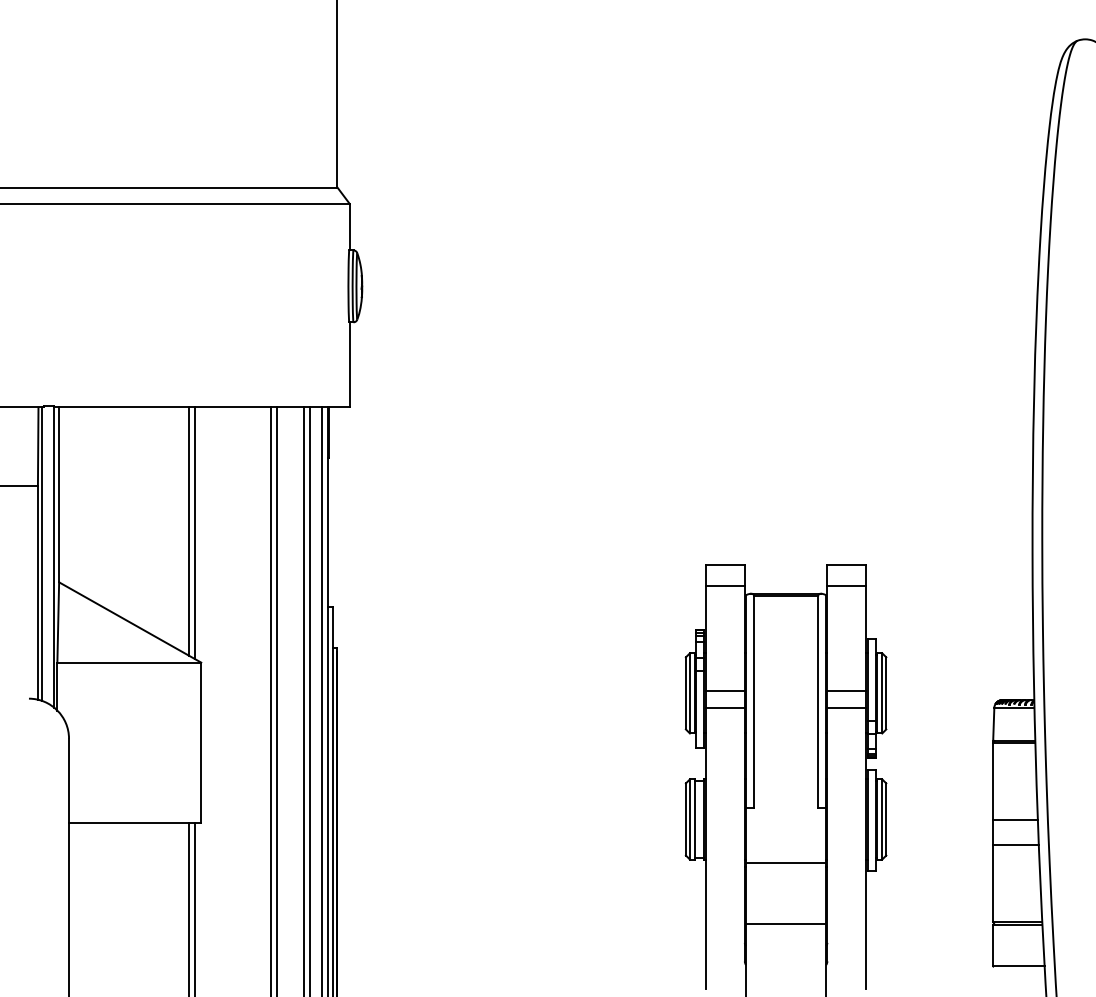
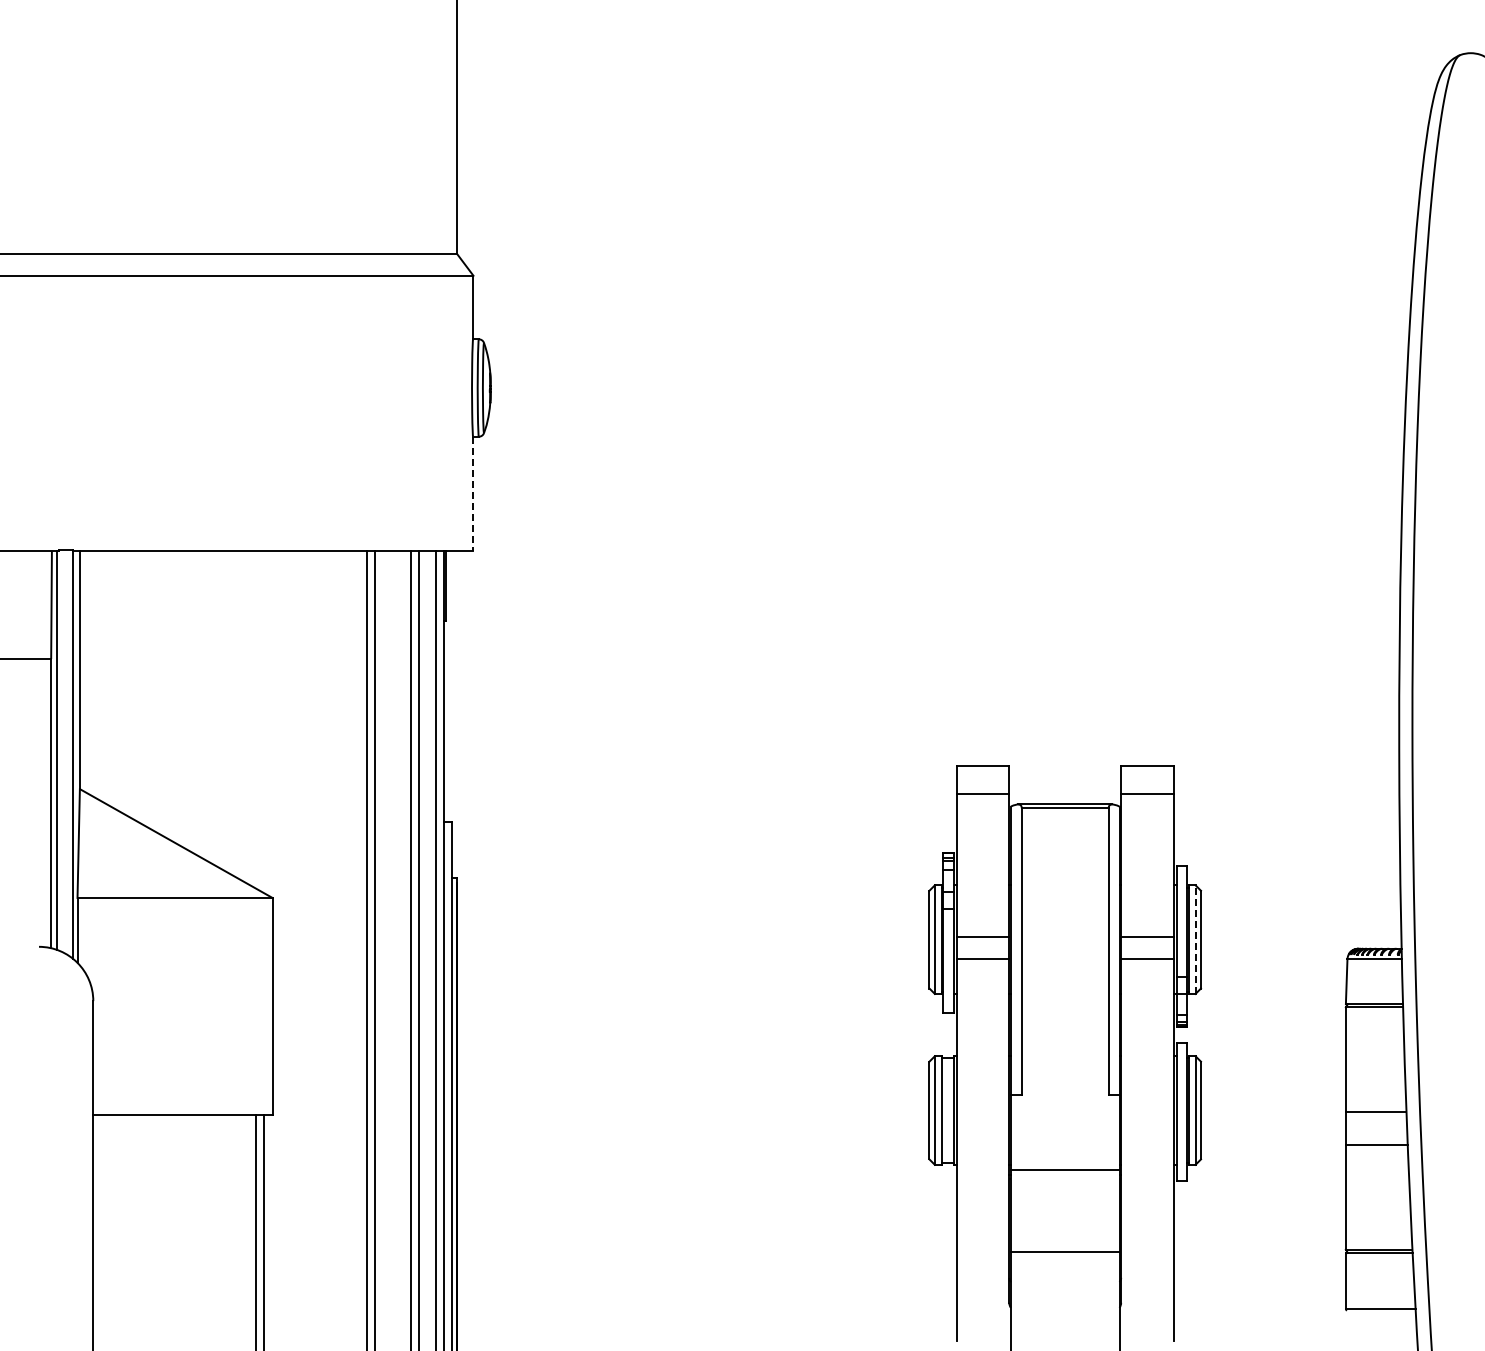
line: (349, 364) -> (473, 494), solid -> dashed
line: (189, 530) -> (256, 719), removed
line: (195, 532) -> (264, 721), removed
line: (882, 693) -> (1195, 939), solid -> dashed

